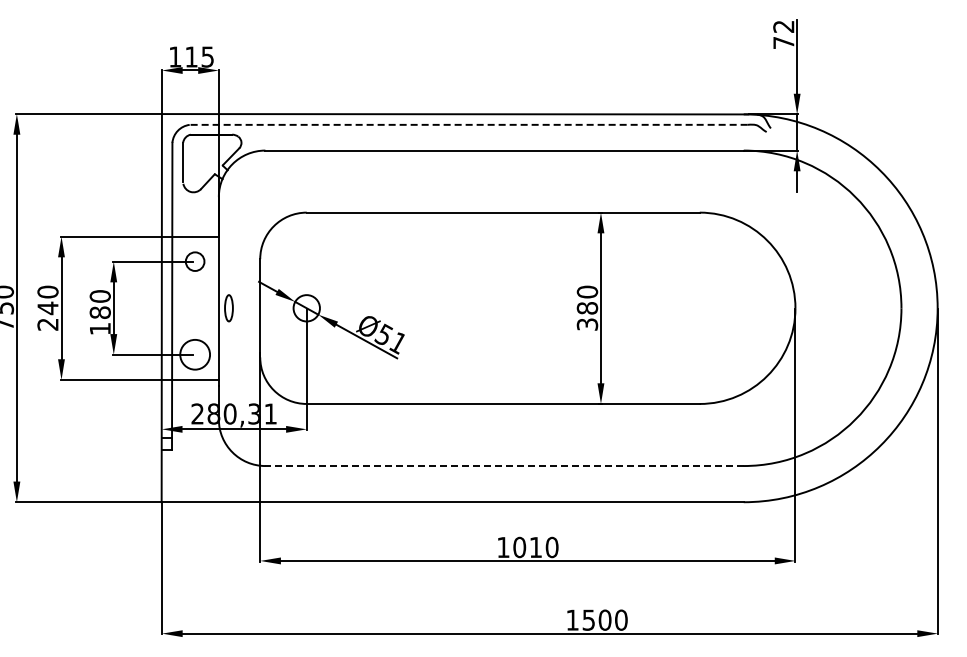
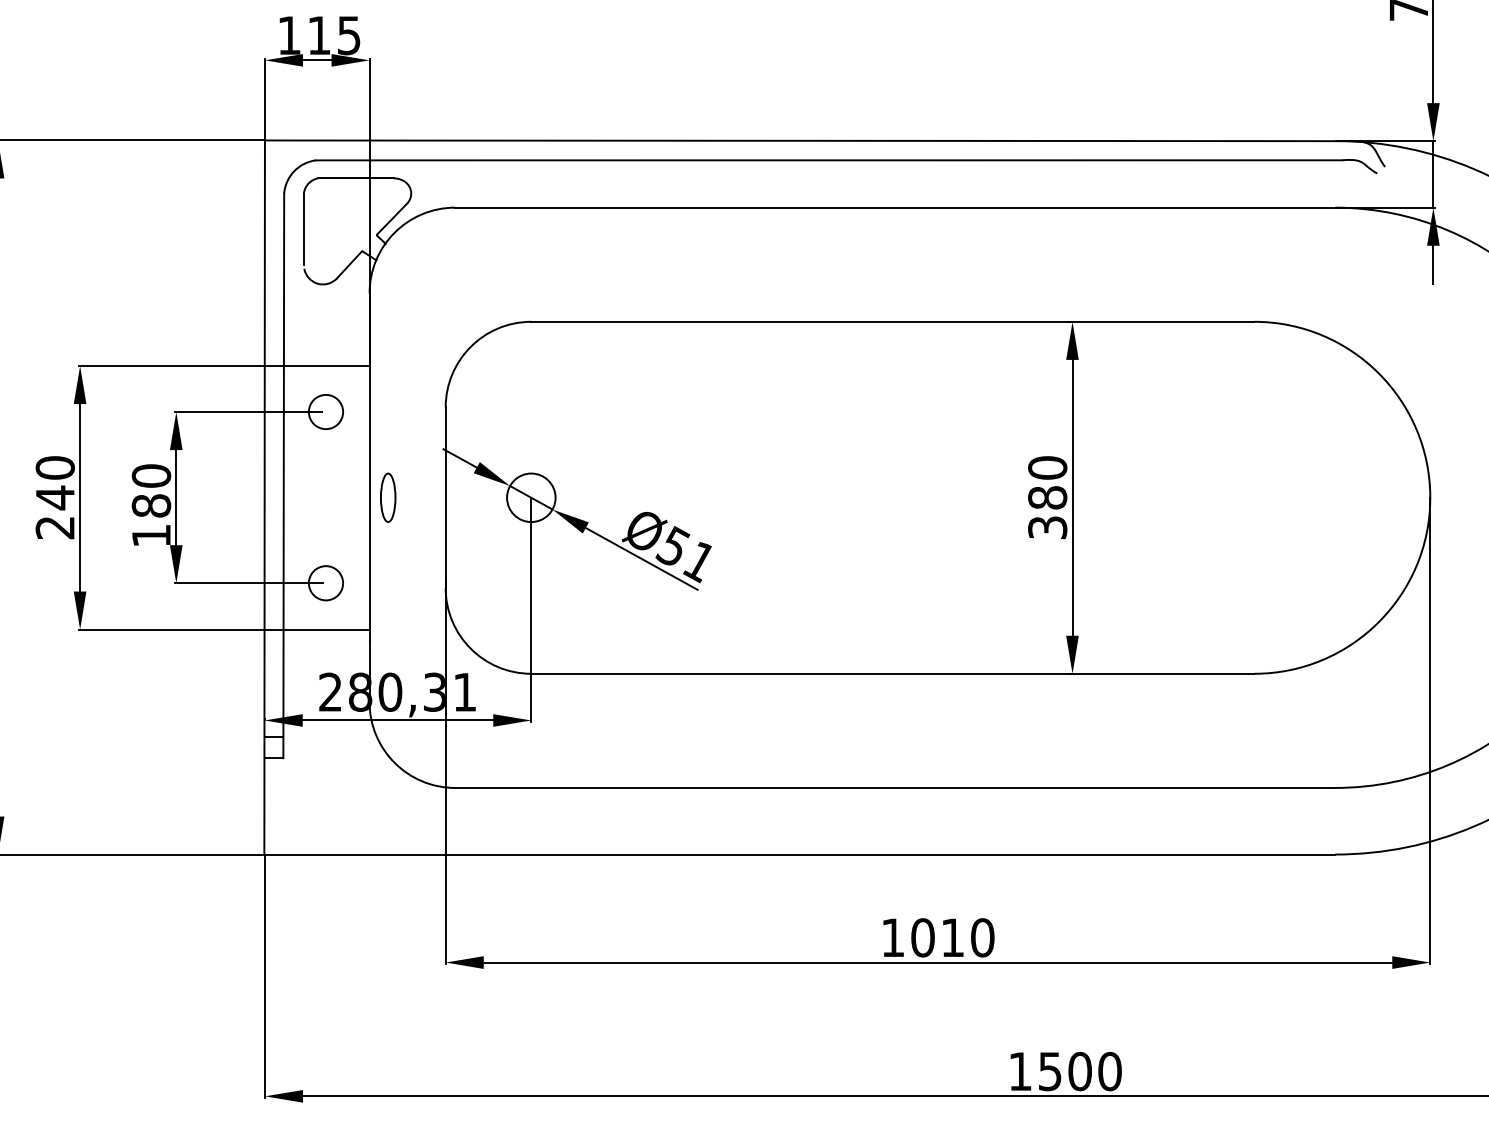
line: (468, 124) -> (828, 159), dashed -> solid
circle: (194, 354) -> (324, 582), size x0.62
line: (504, 466) -> (895, 788), dashed -> solid

